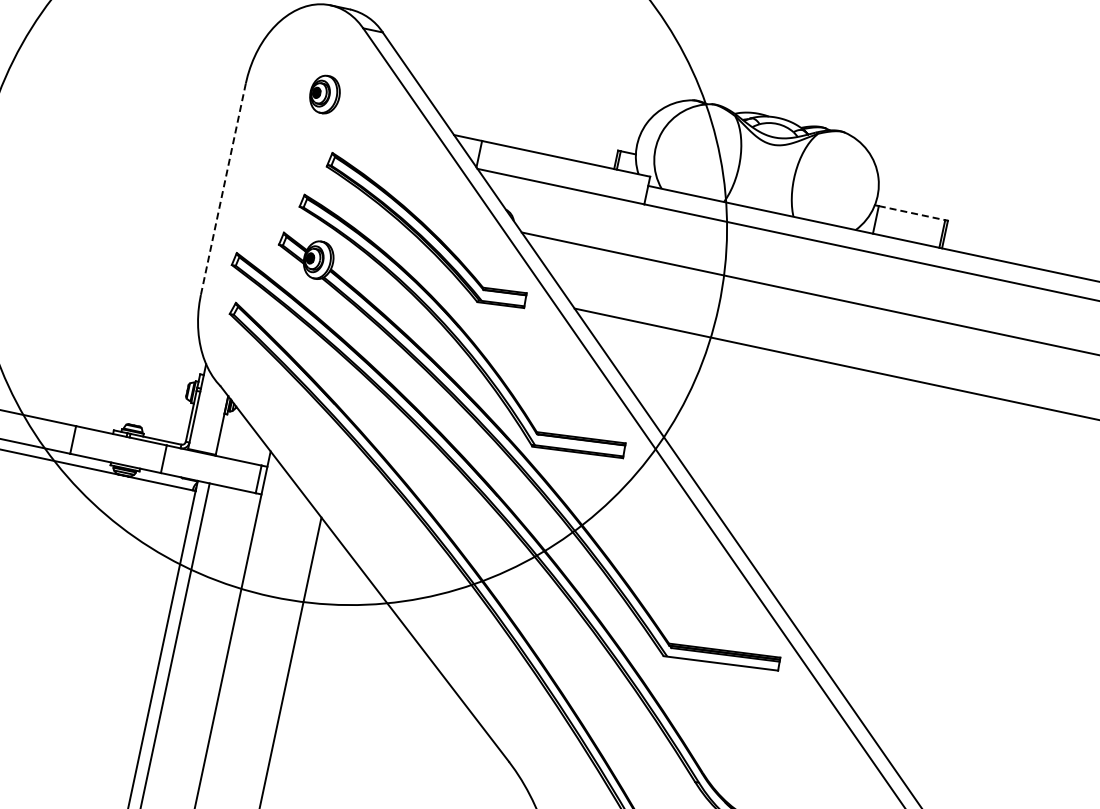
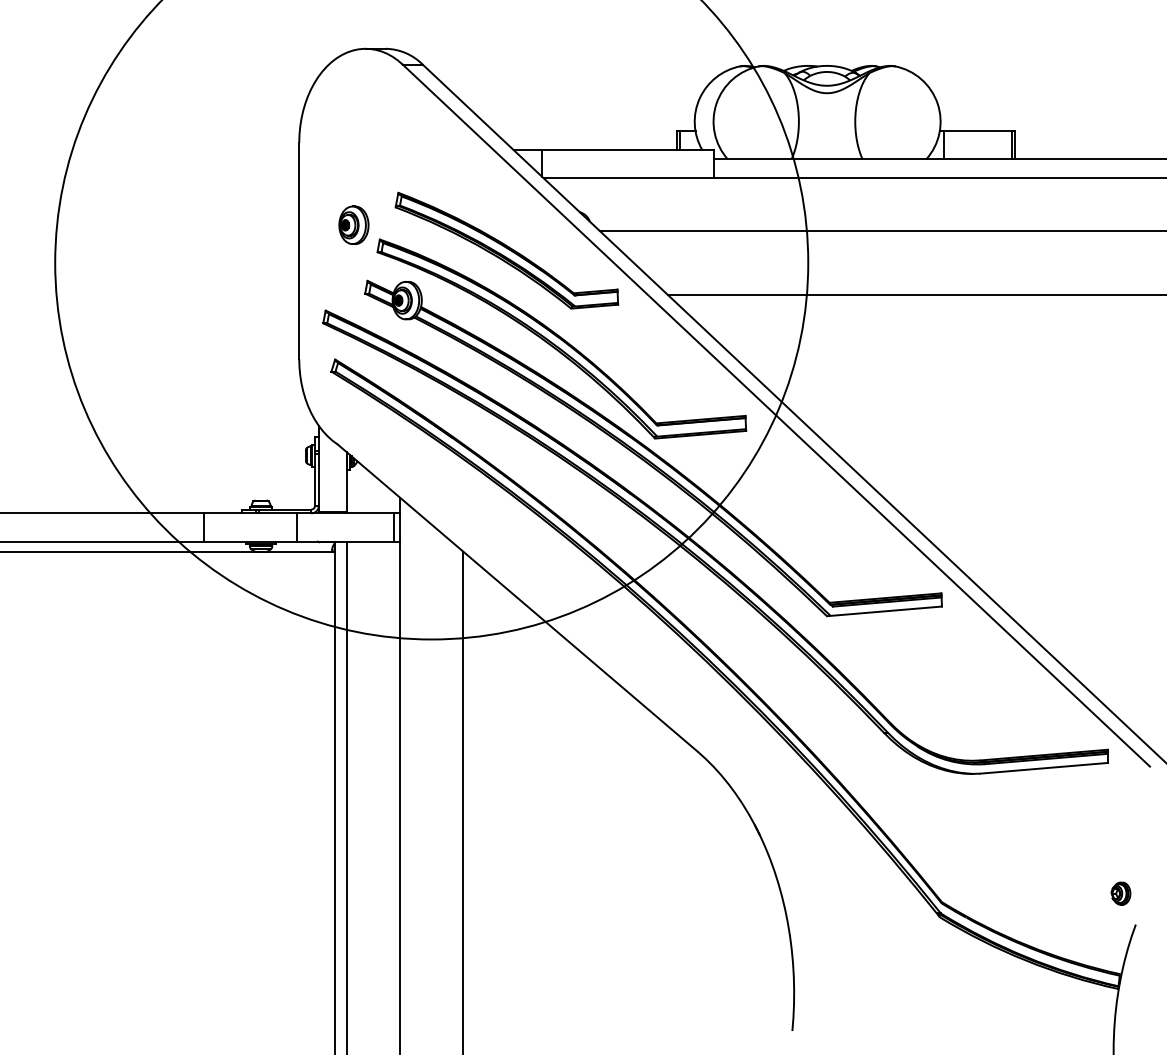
part: (324, 93) -> (353, 224), moved
line: (223, 189) -> (299, 251), dashed -> solid
line: (911, 213) -> (977, 131), dashed -> solid

